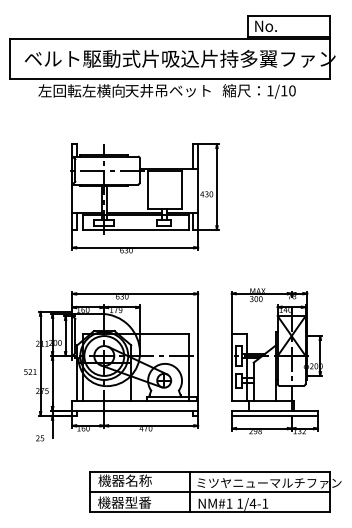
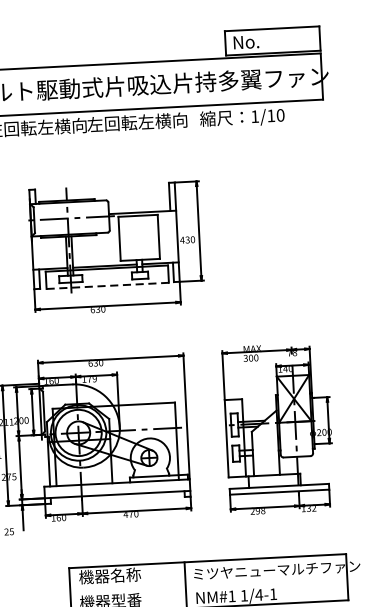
text: (168, 90) -> (137, 122), 天井吊ベット -> 左回転左横向
line: (135, 230) -> (107, 286), solid -> dashed
line: (209, 492) -> (208, 584), removed

